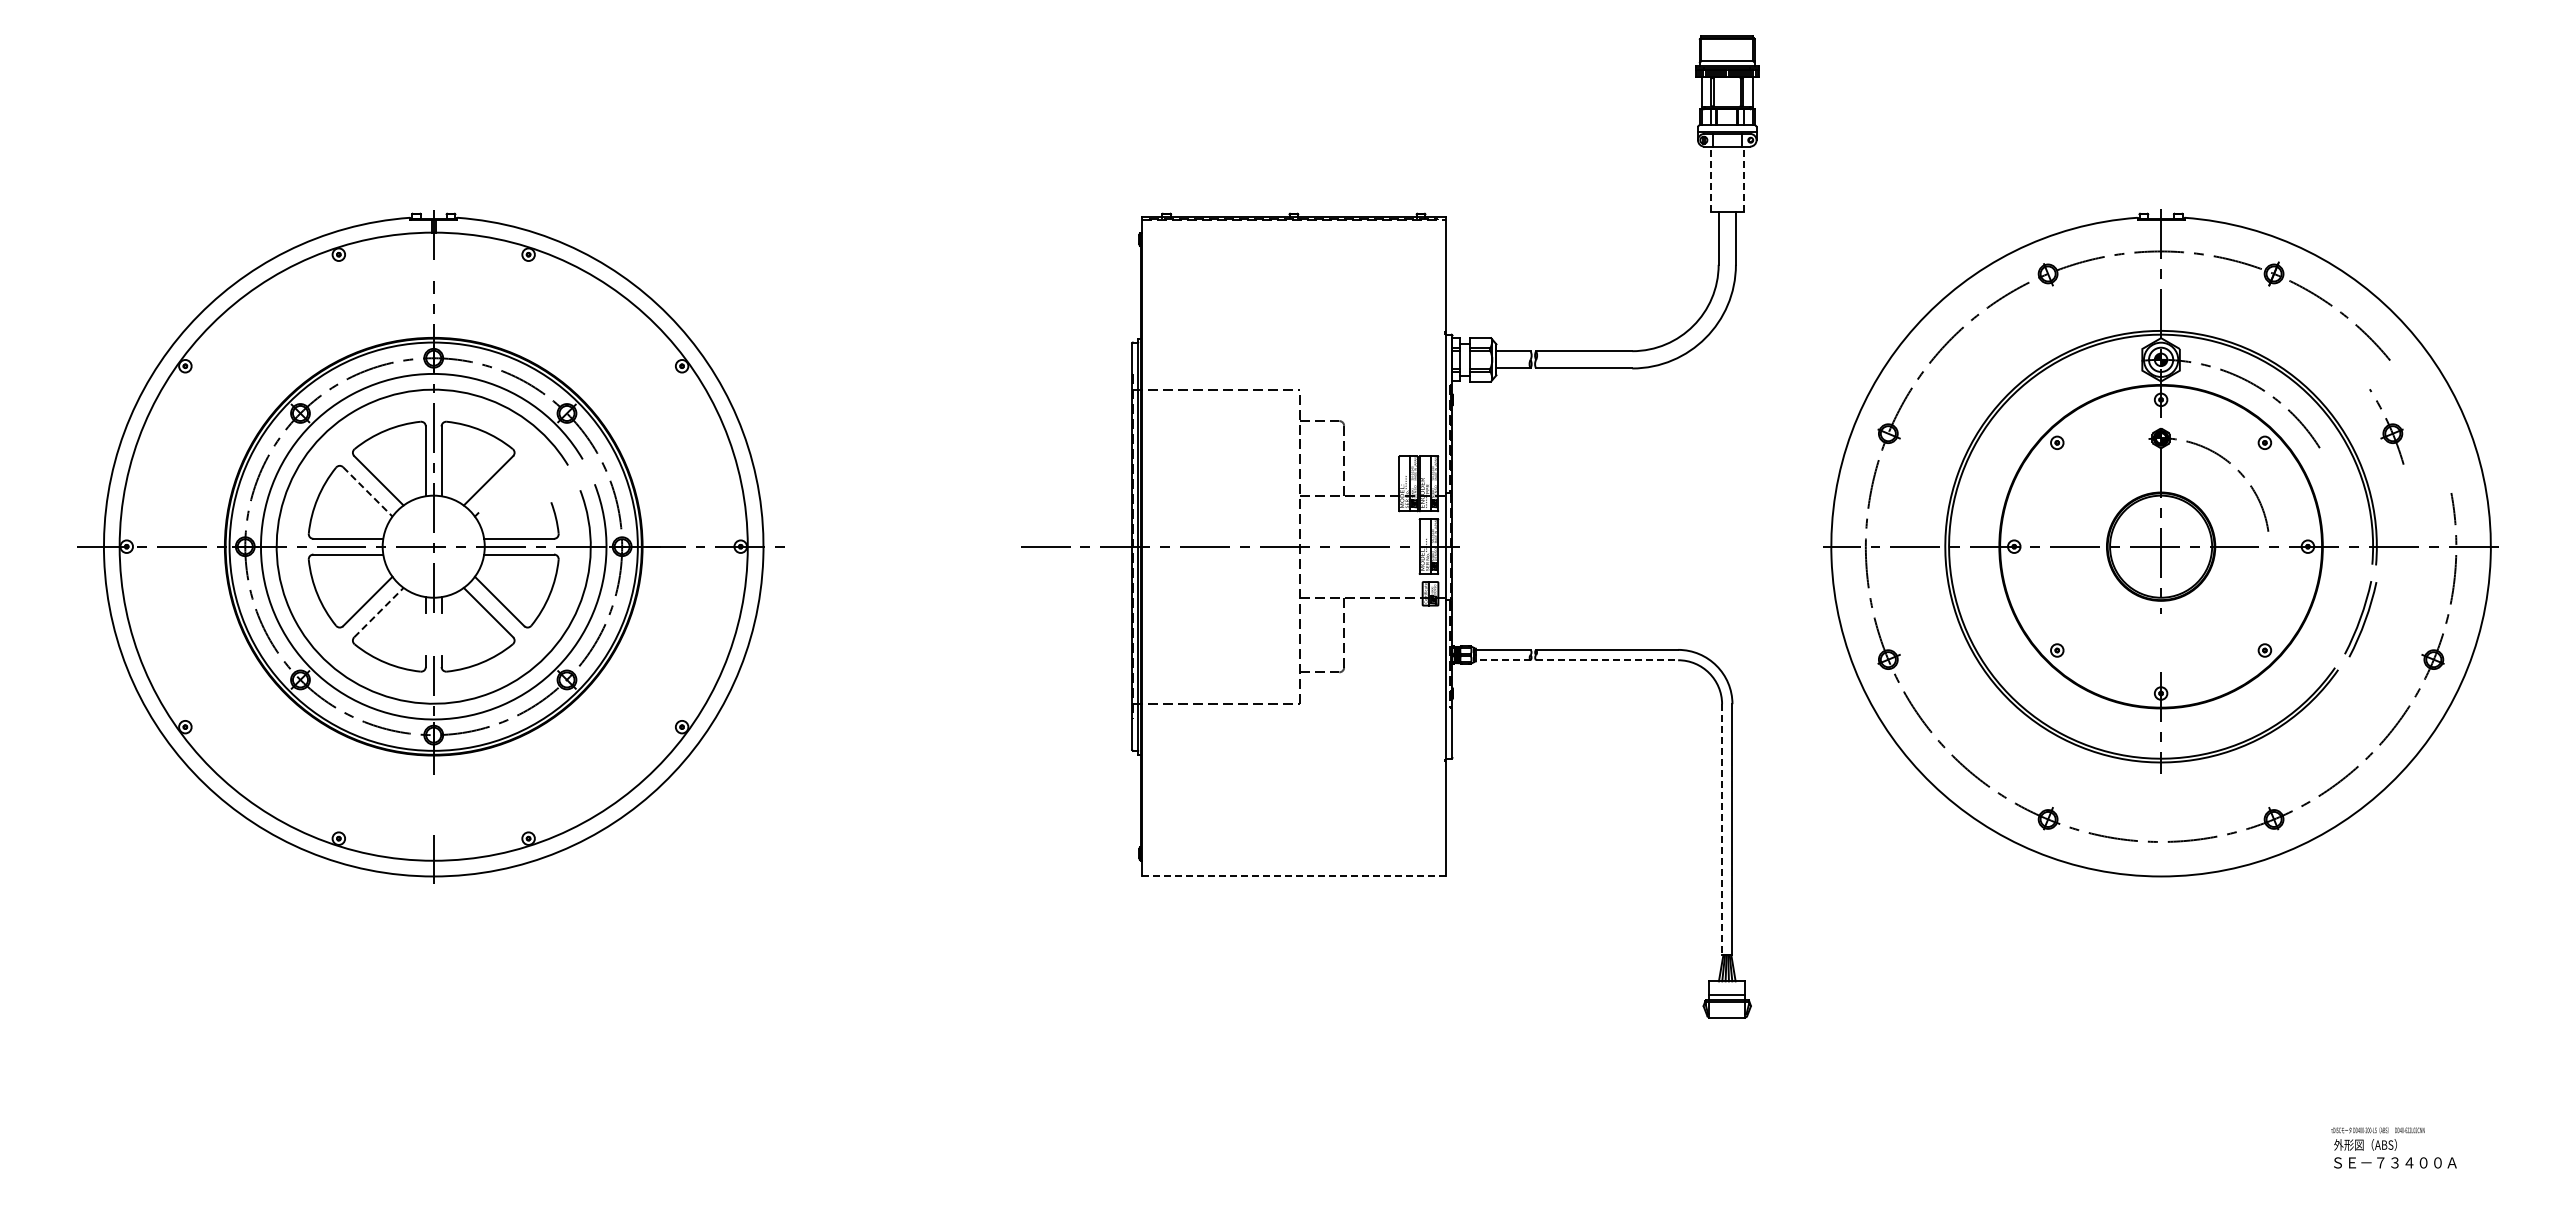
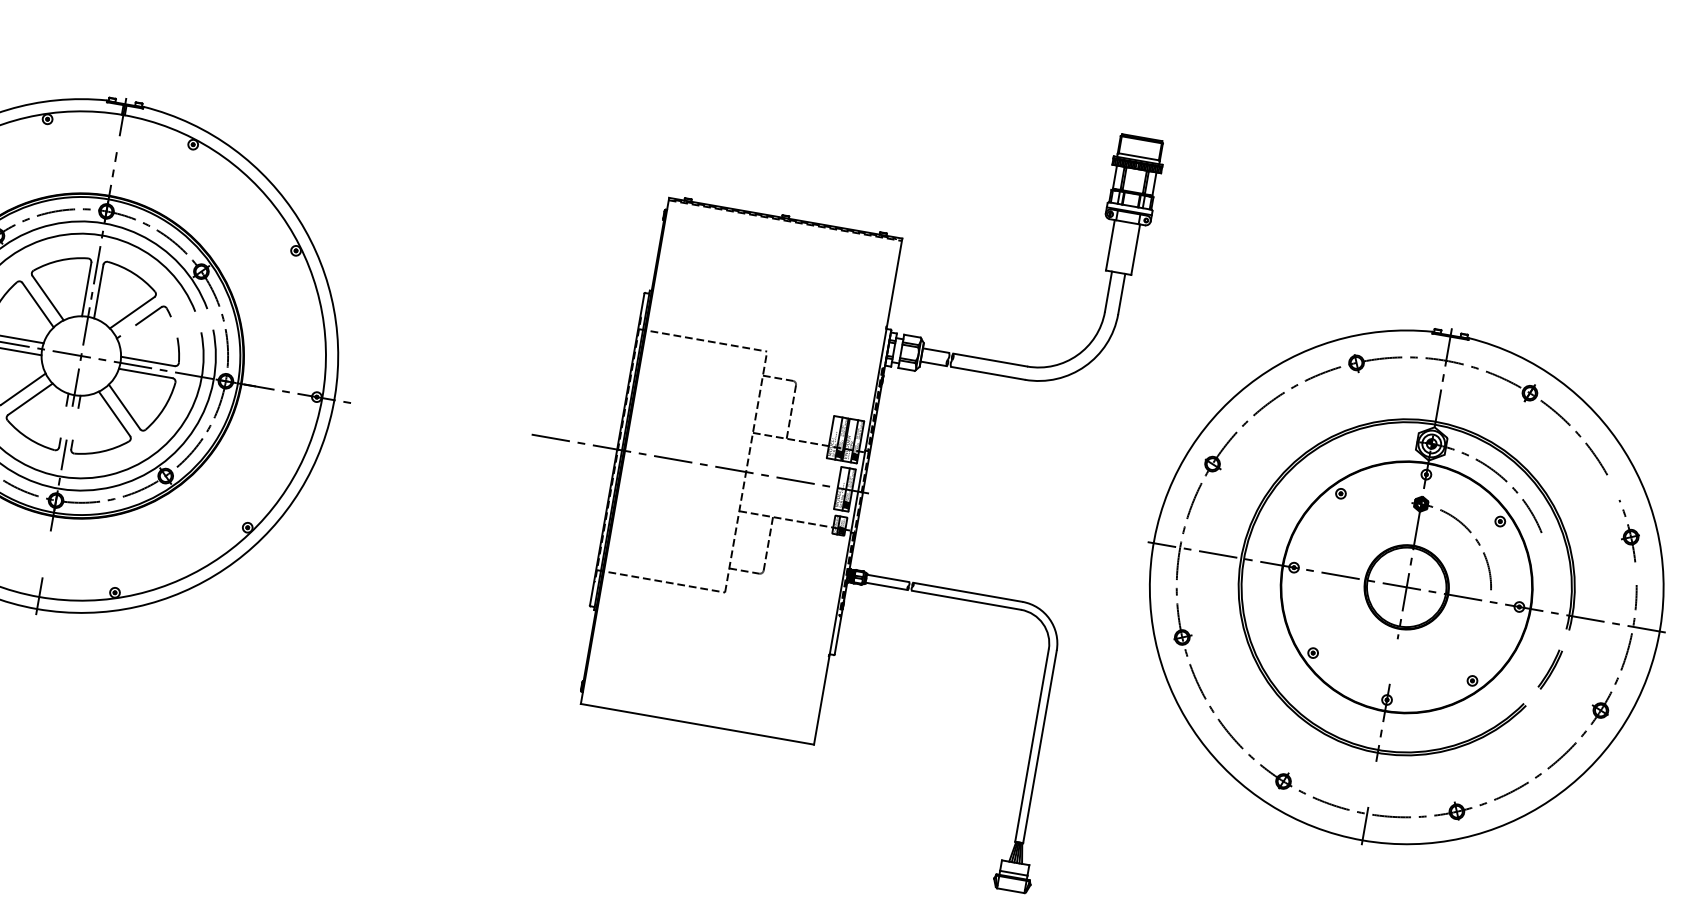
line: (1710, 179) -> (1110, 245), dashed -> solid
line: (1743, 179) -> (1135, 249), dashed -> solid
part: (2386, 426) -> (1627, 530), moved
part: (517, 480) -> (154, 316), added
line: (367, 491) -> (37, 304), dashed -> solid
line: (378, 612) -> (30, 399), dashed -> solid
part: (2360, 618) -> (1550, 669), size x0.71
line: (1502, 660) -> (886, 586), dashed -> solid
line: (1607, 660) -> (966, 600), dashed -> solid
line: (1722, 830) -> (1032, 746), dashed -> solid
line: (2161, 858) -> (1365, 826), added
line: (1294, 876) -> (697, 724), dashed -> solid

